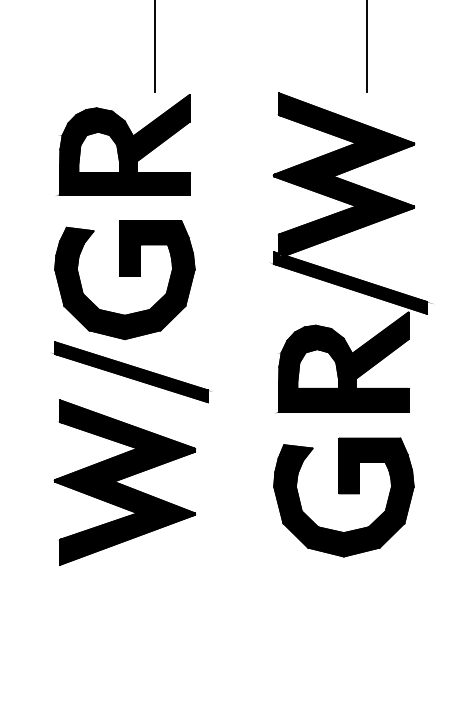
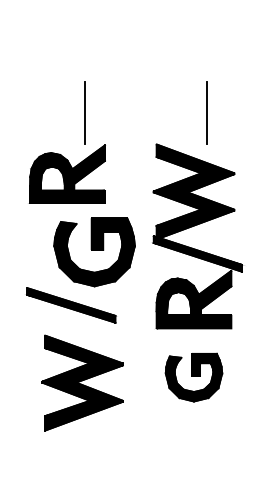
part: (124, 280) -> (94, 252), moved
part: (124, 481) -> (82, 382), moved
part: (343, 497) -> (193, 377), size x0.7

